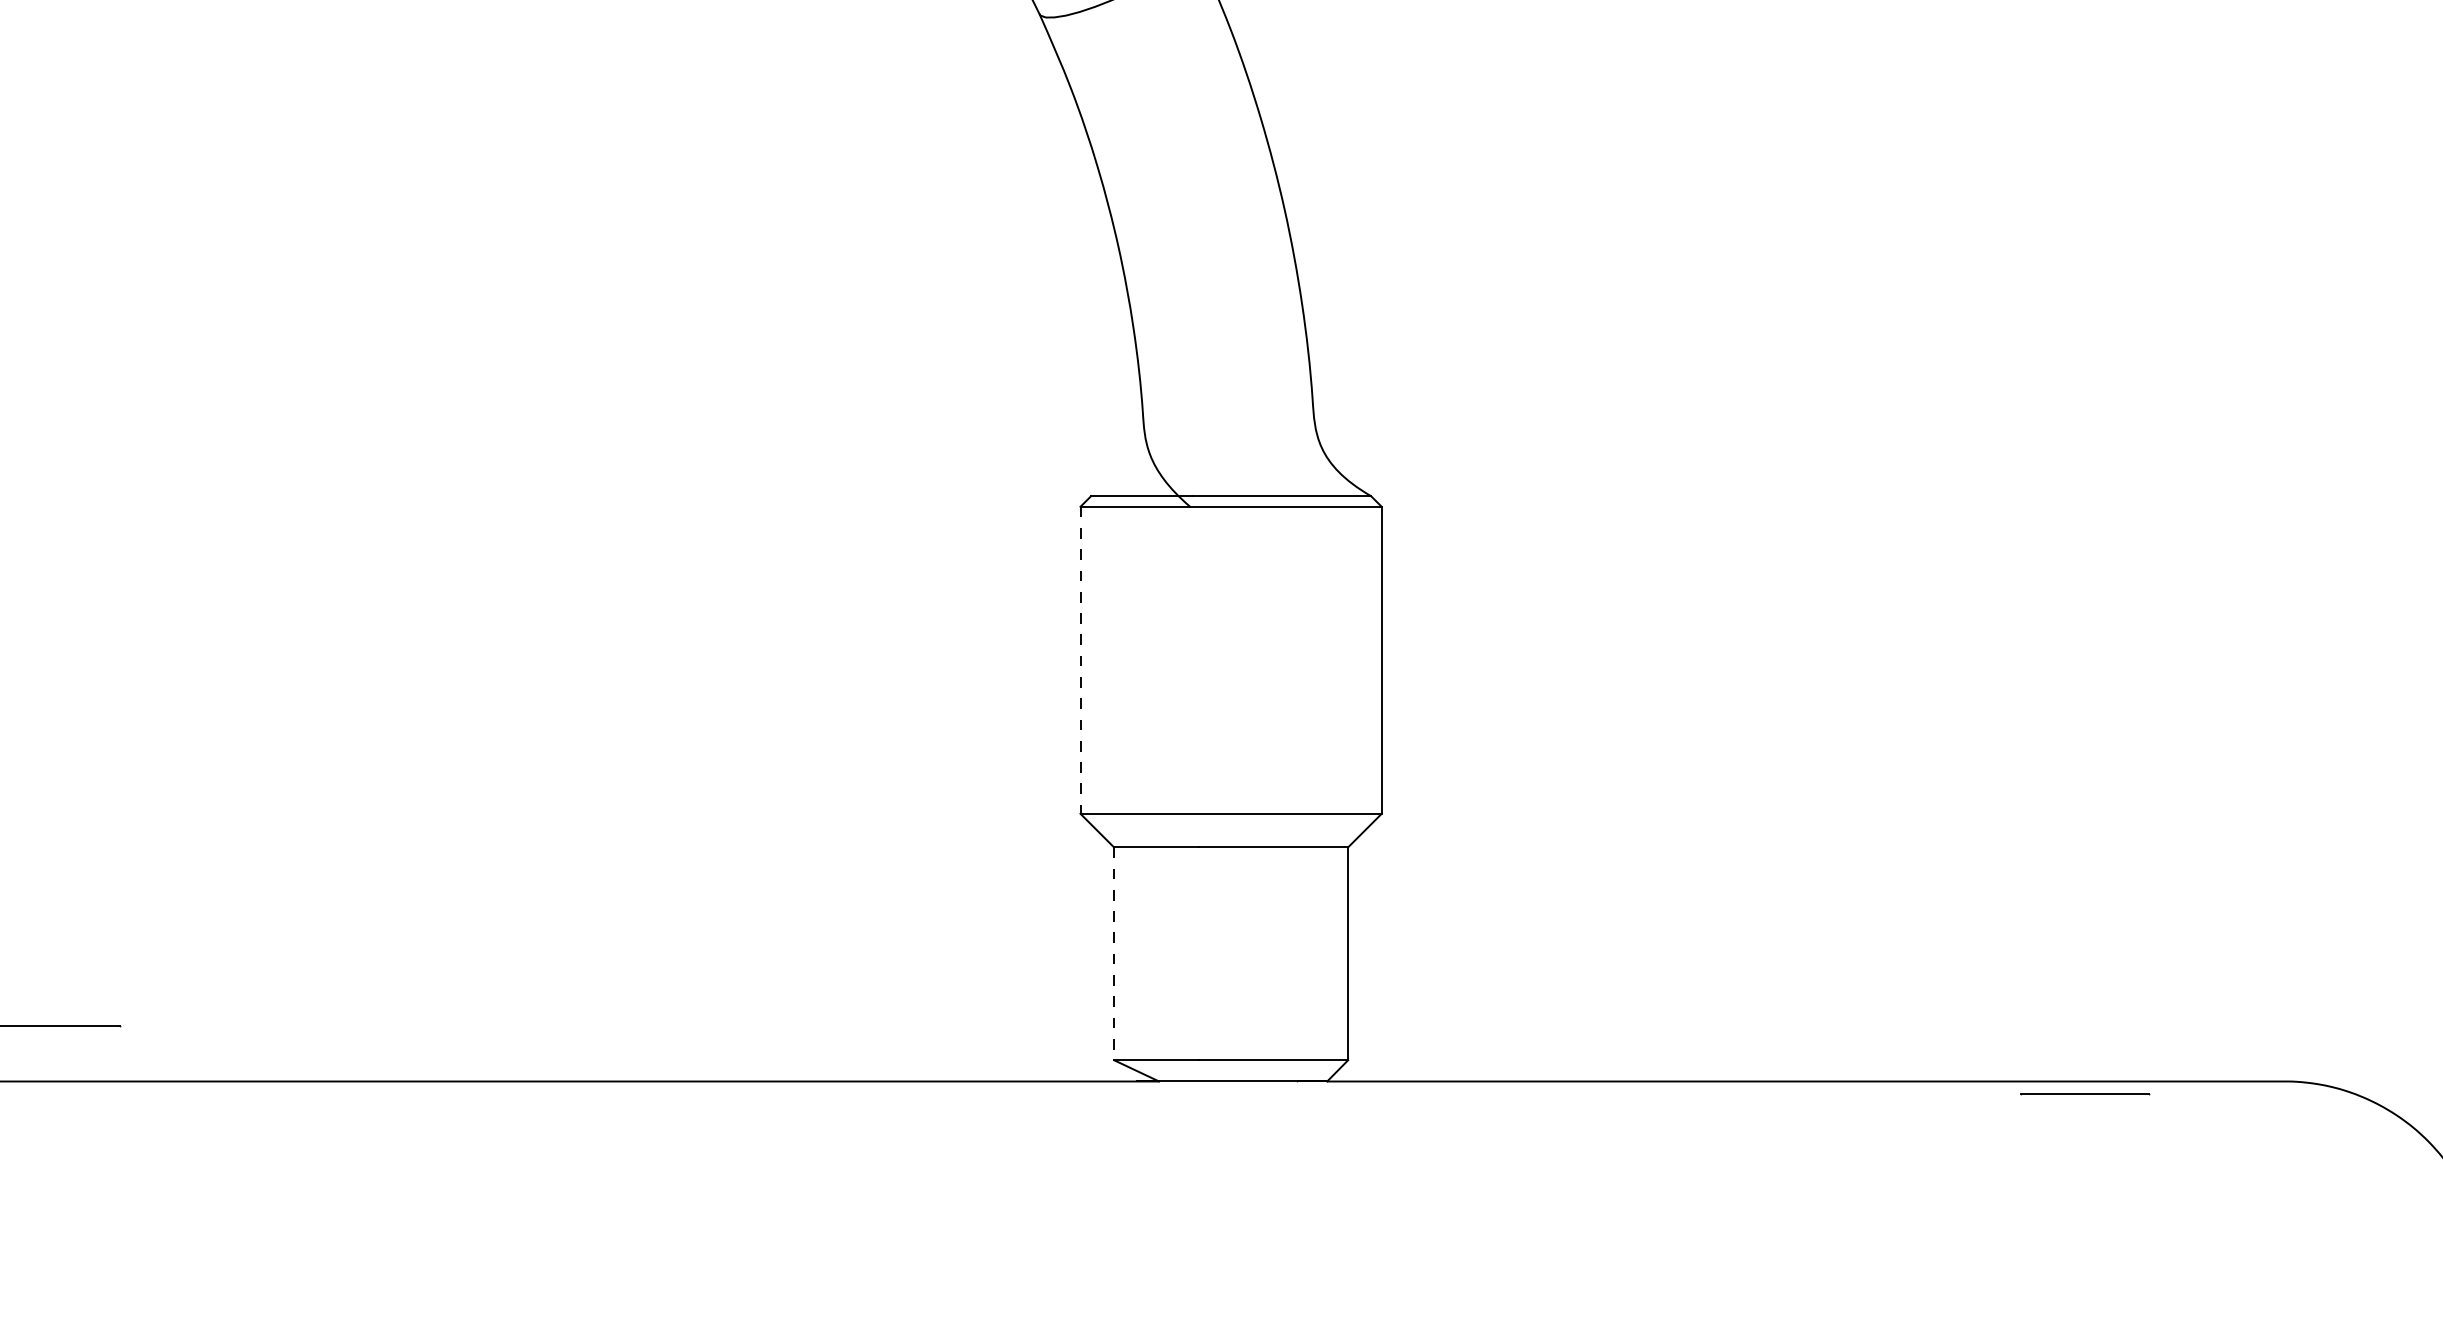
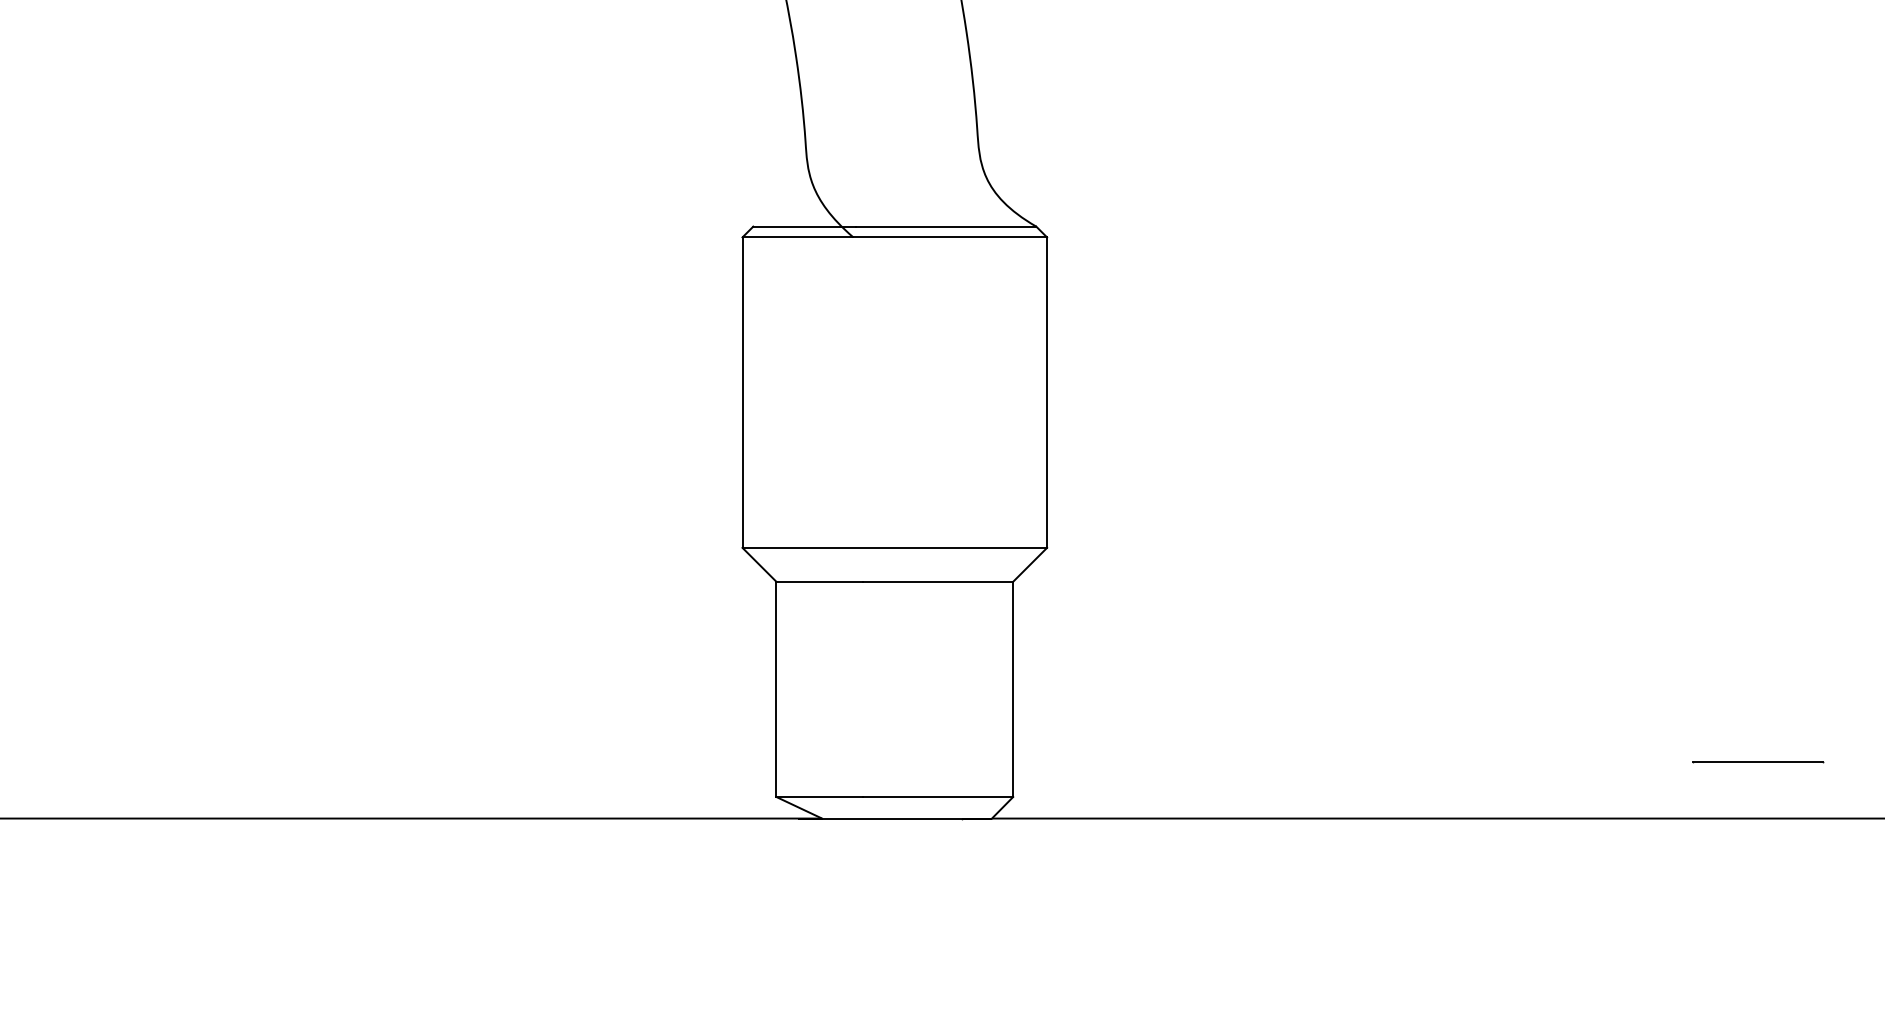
line: (1080, 660) -> (742, 392), dashed -> solid
line: (1114, 954) -> (776, 690), dashed -> solid
line: (2085, 1094) -> (1758, 762), moved

